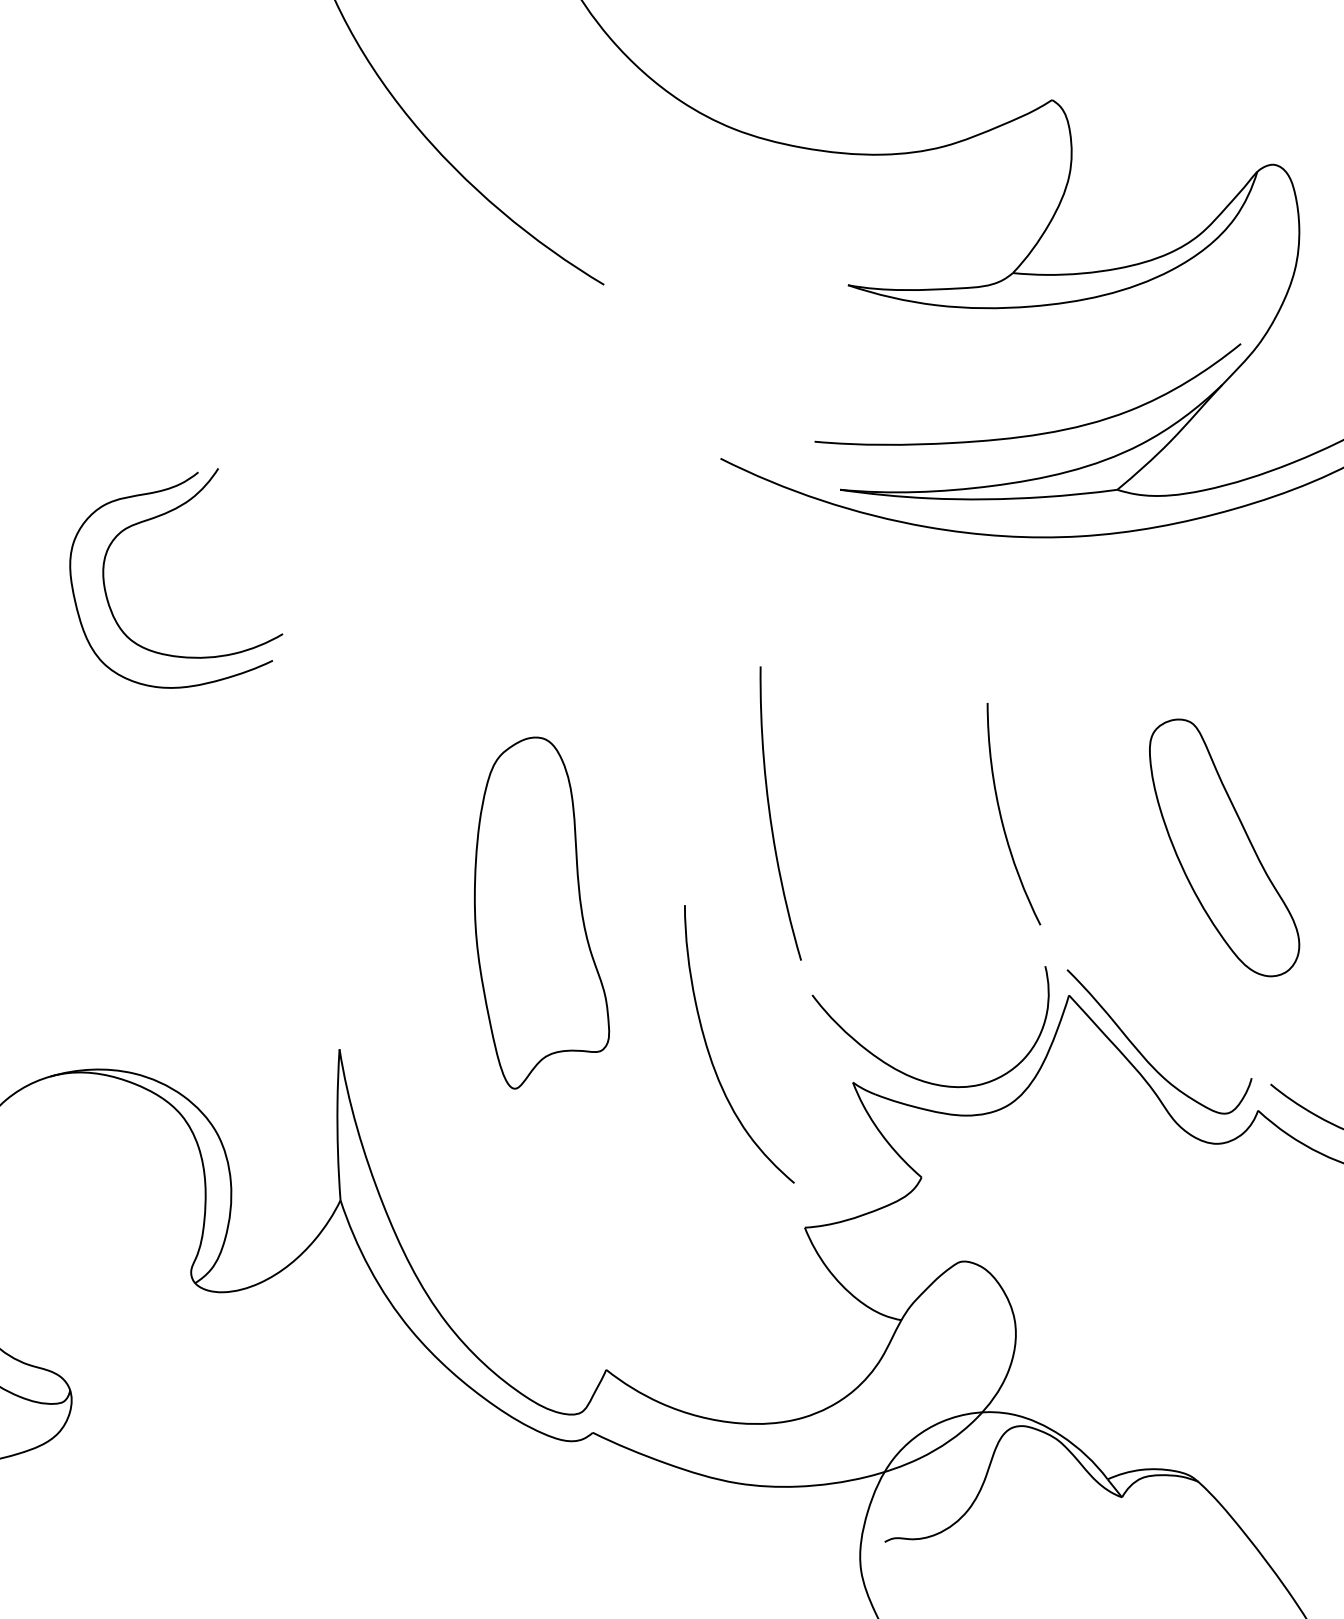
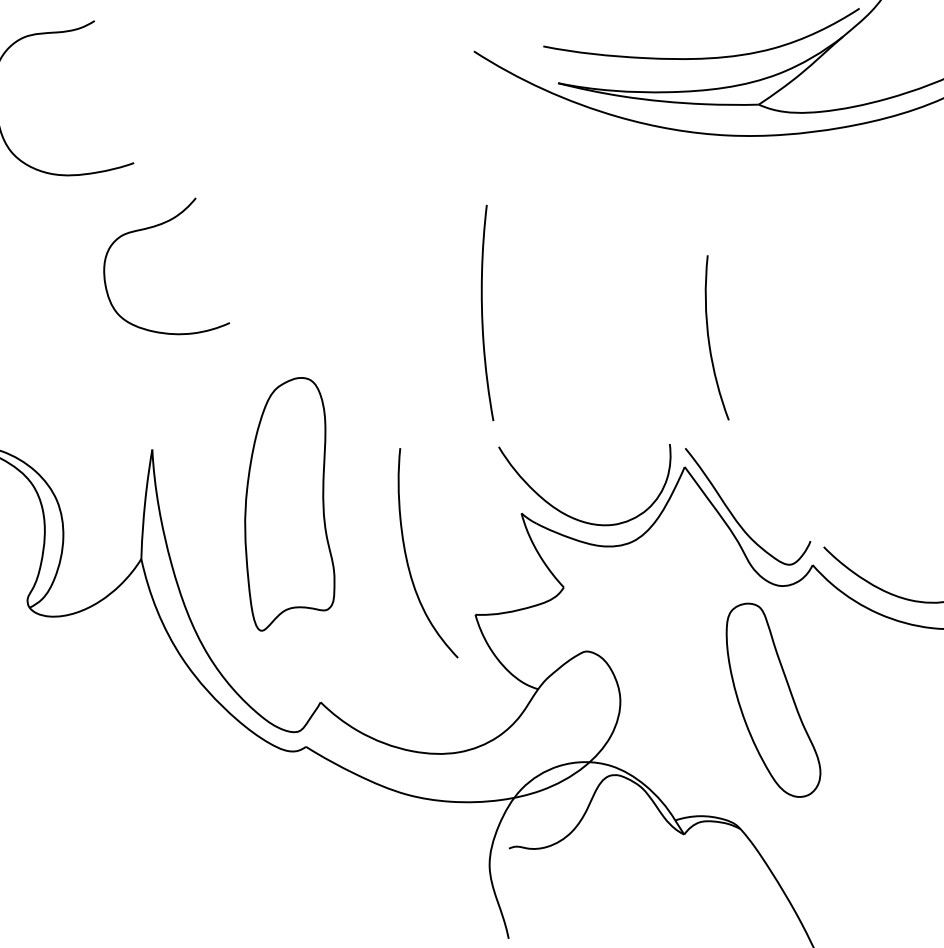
curve: (170, 512) -> (157, 226), moved
curve: (1002, 818) -> (709, 340), moved
part: (1224, 847) -> (773, 699), moved
part: (542, 912) -> (295, 505), moved
curve: (710, 1054) -> (407, 558), moved

